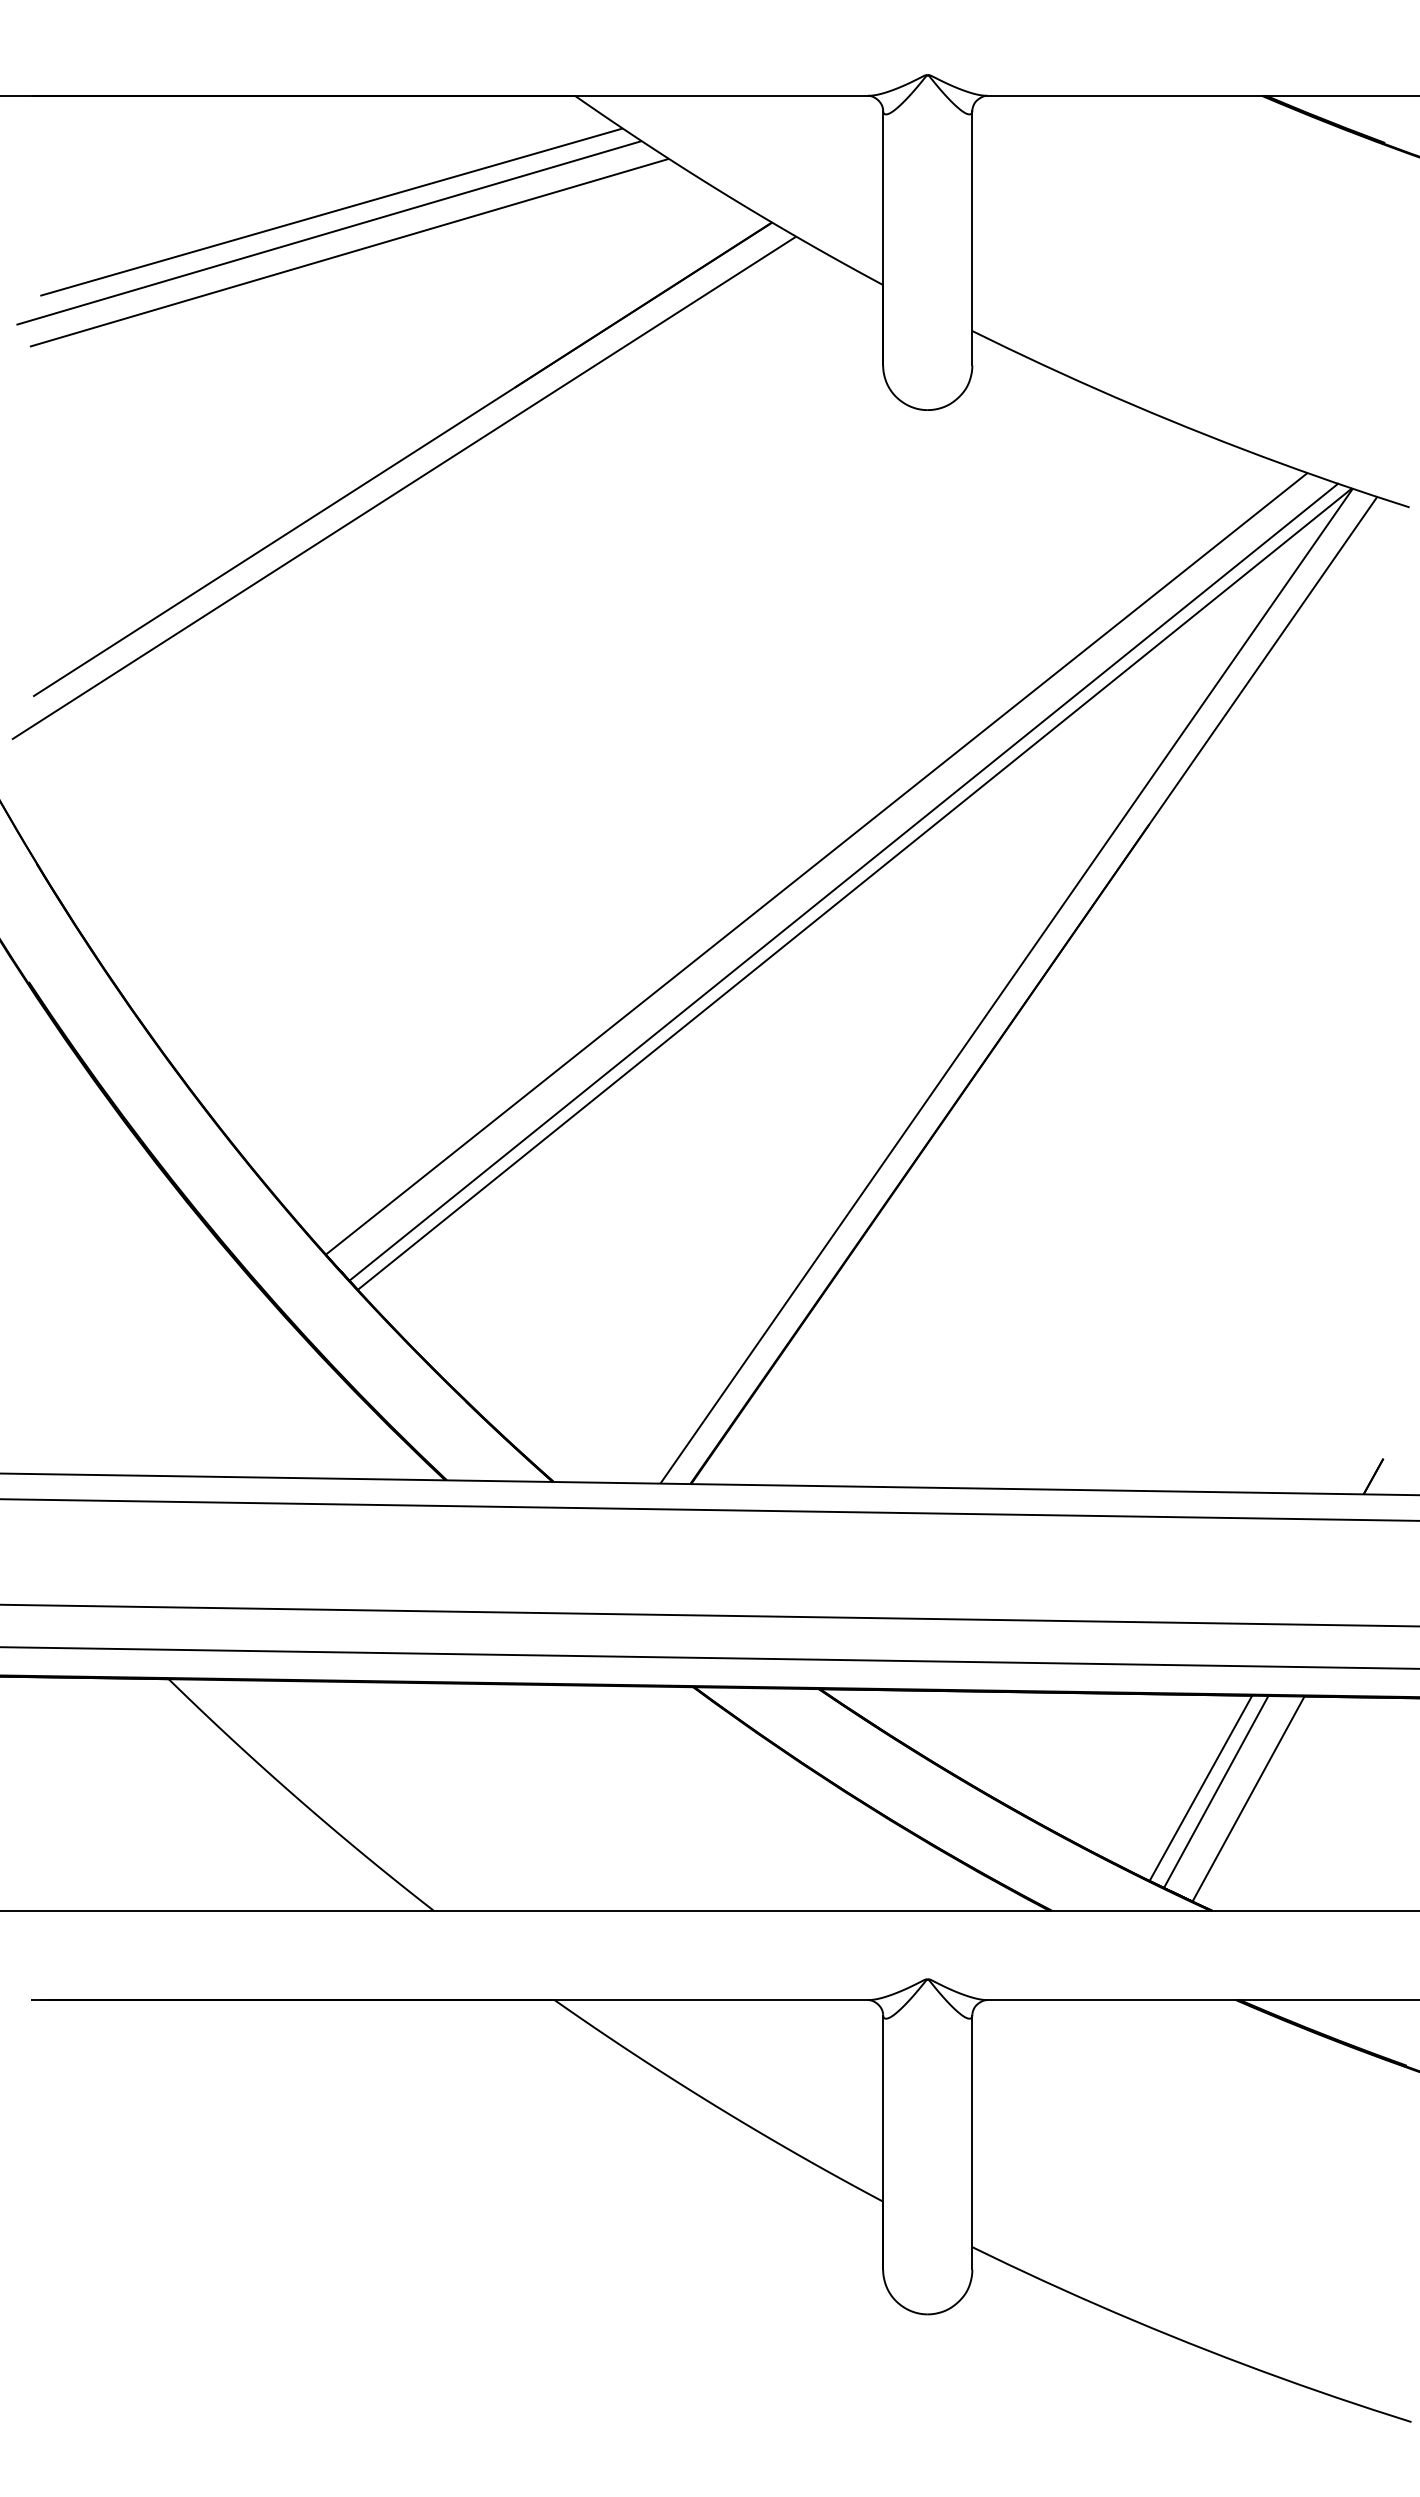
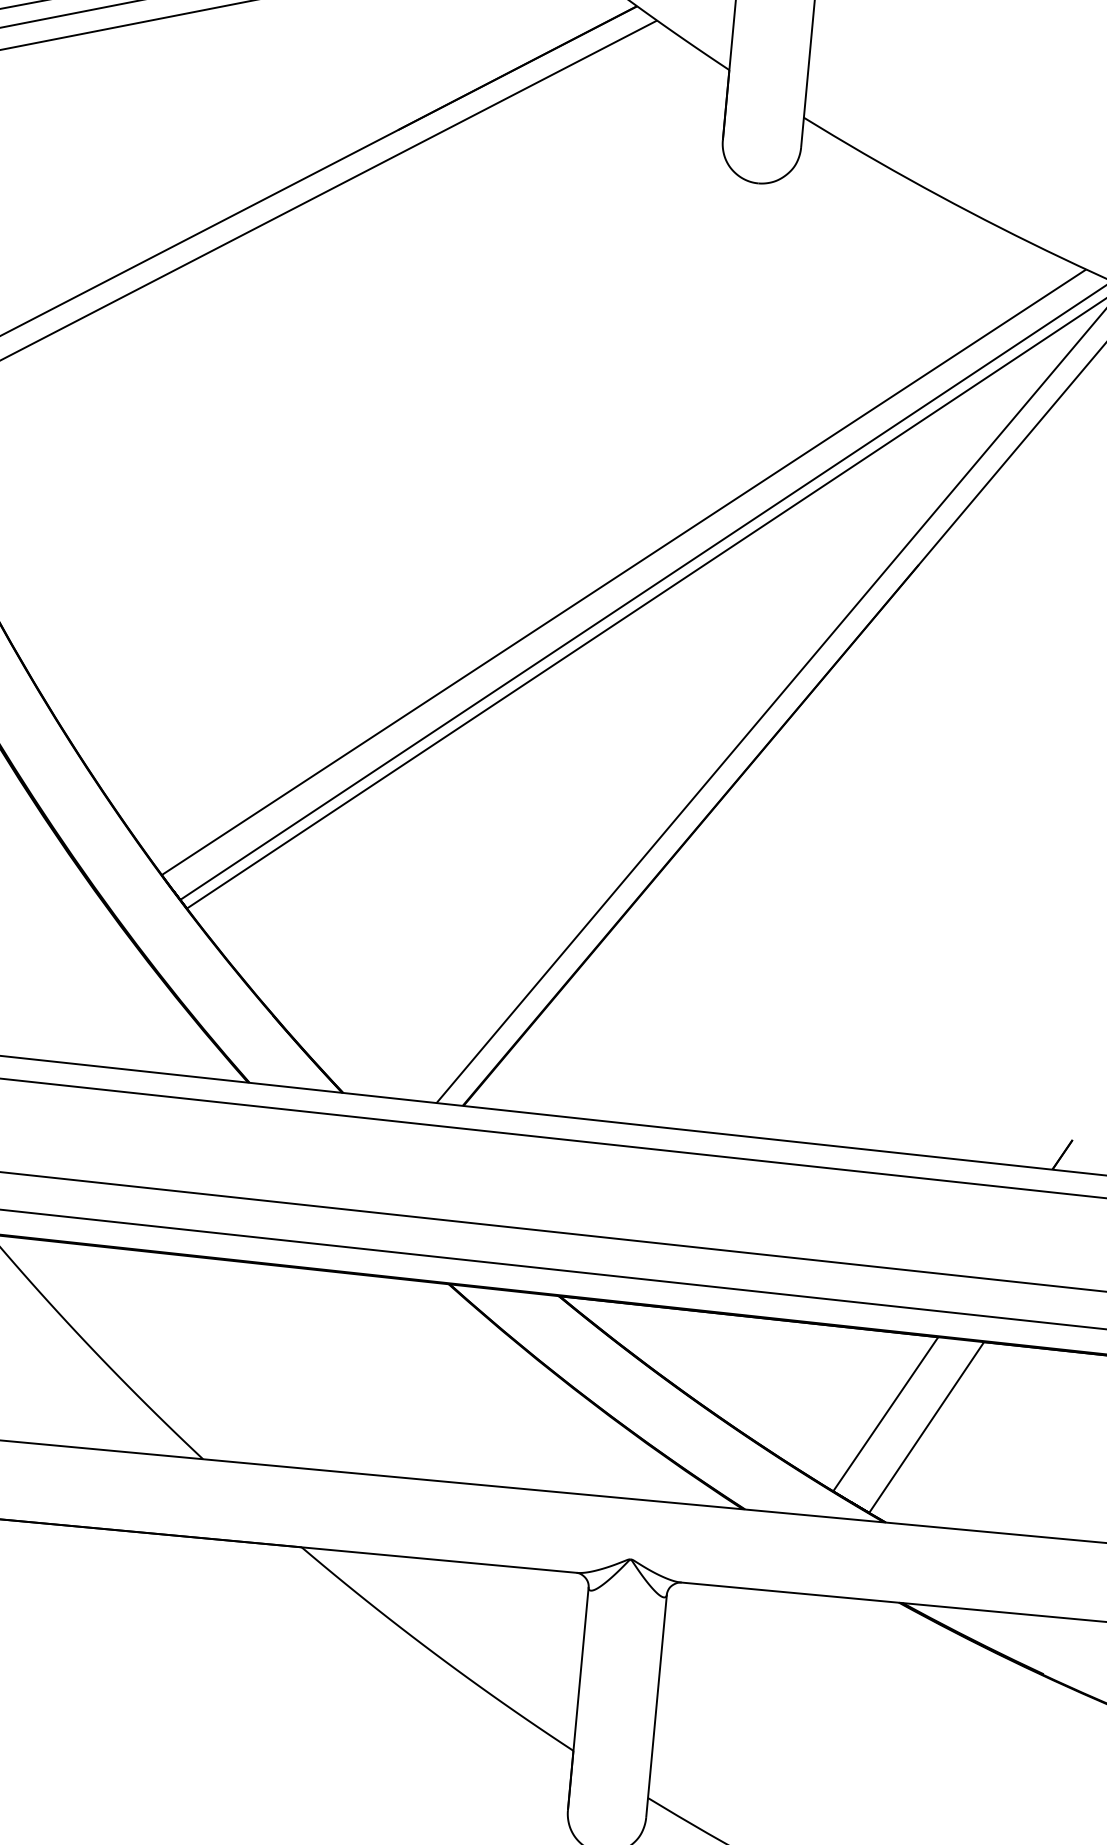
line: (1216, 1791) -> (899, 1418), removed

